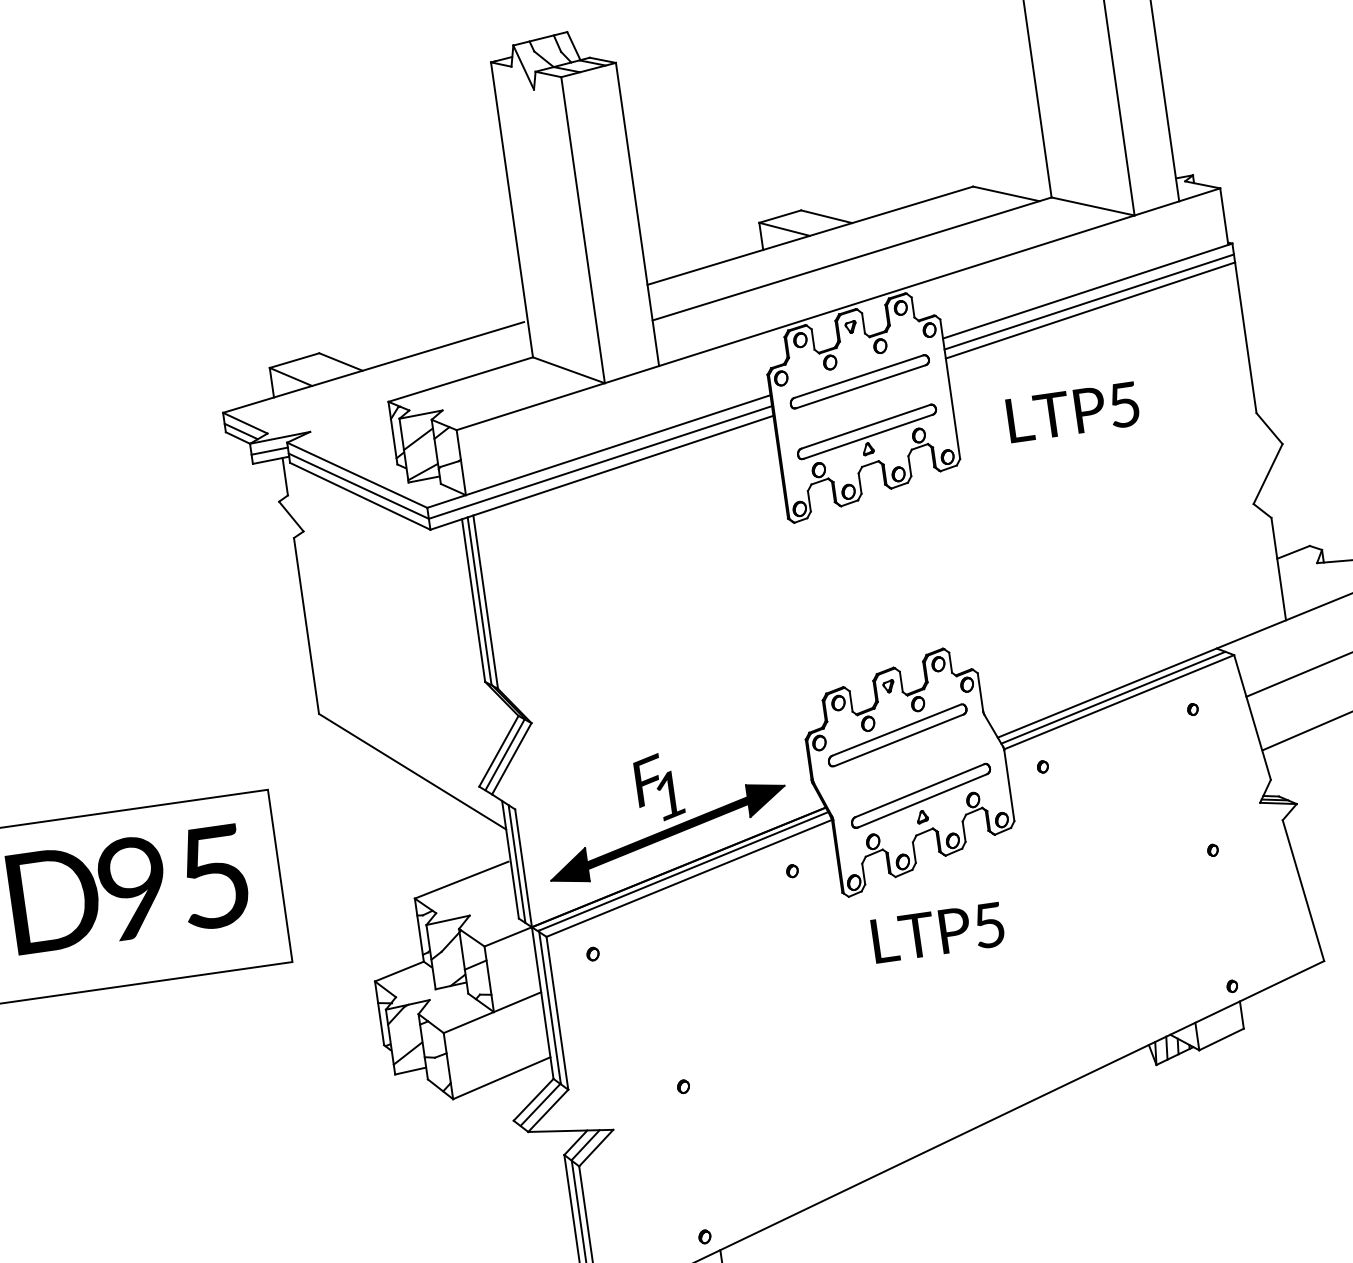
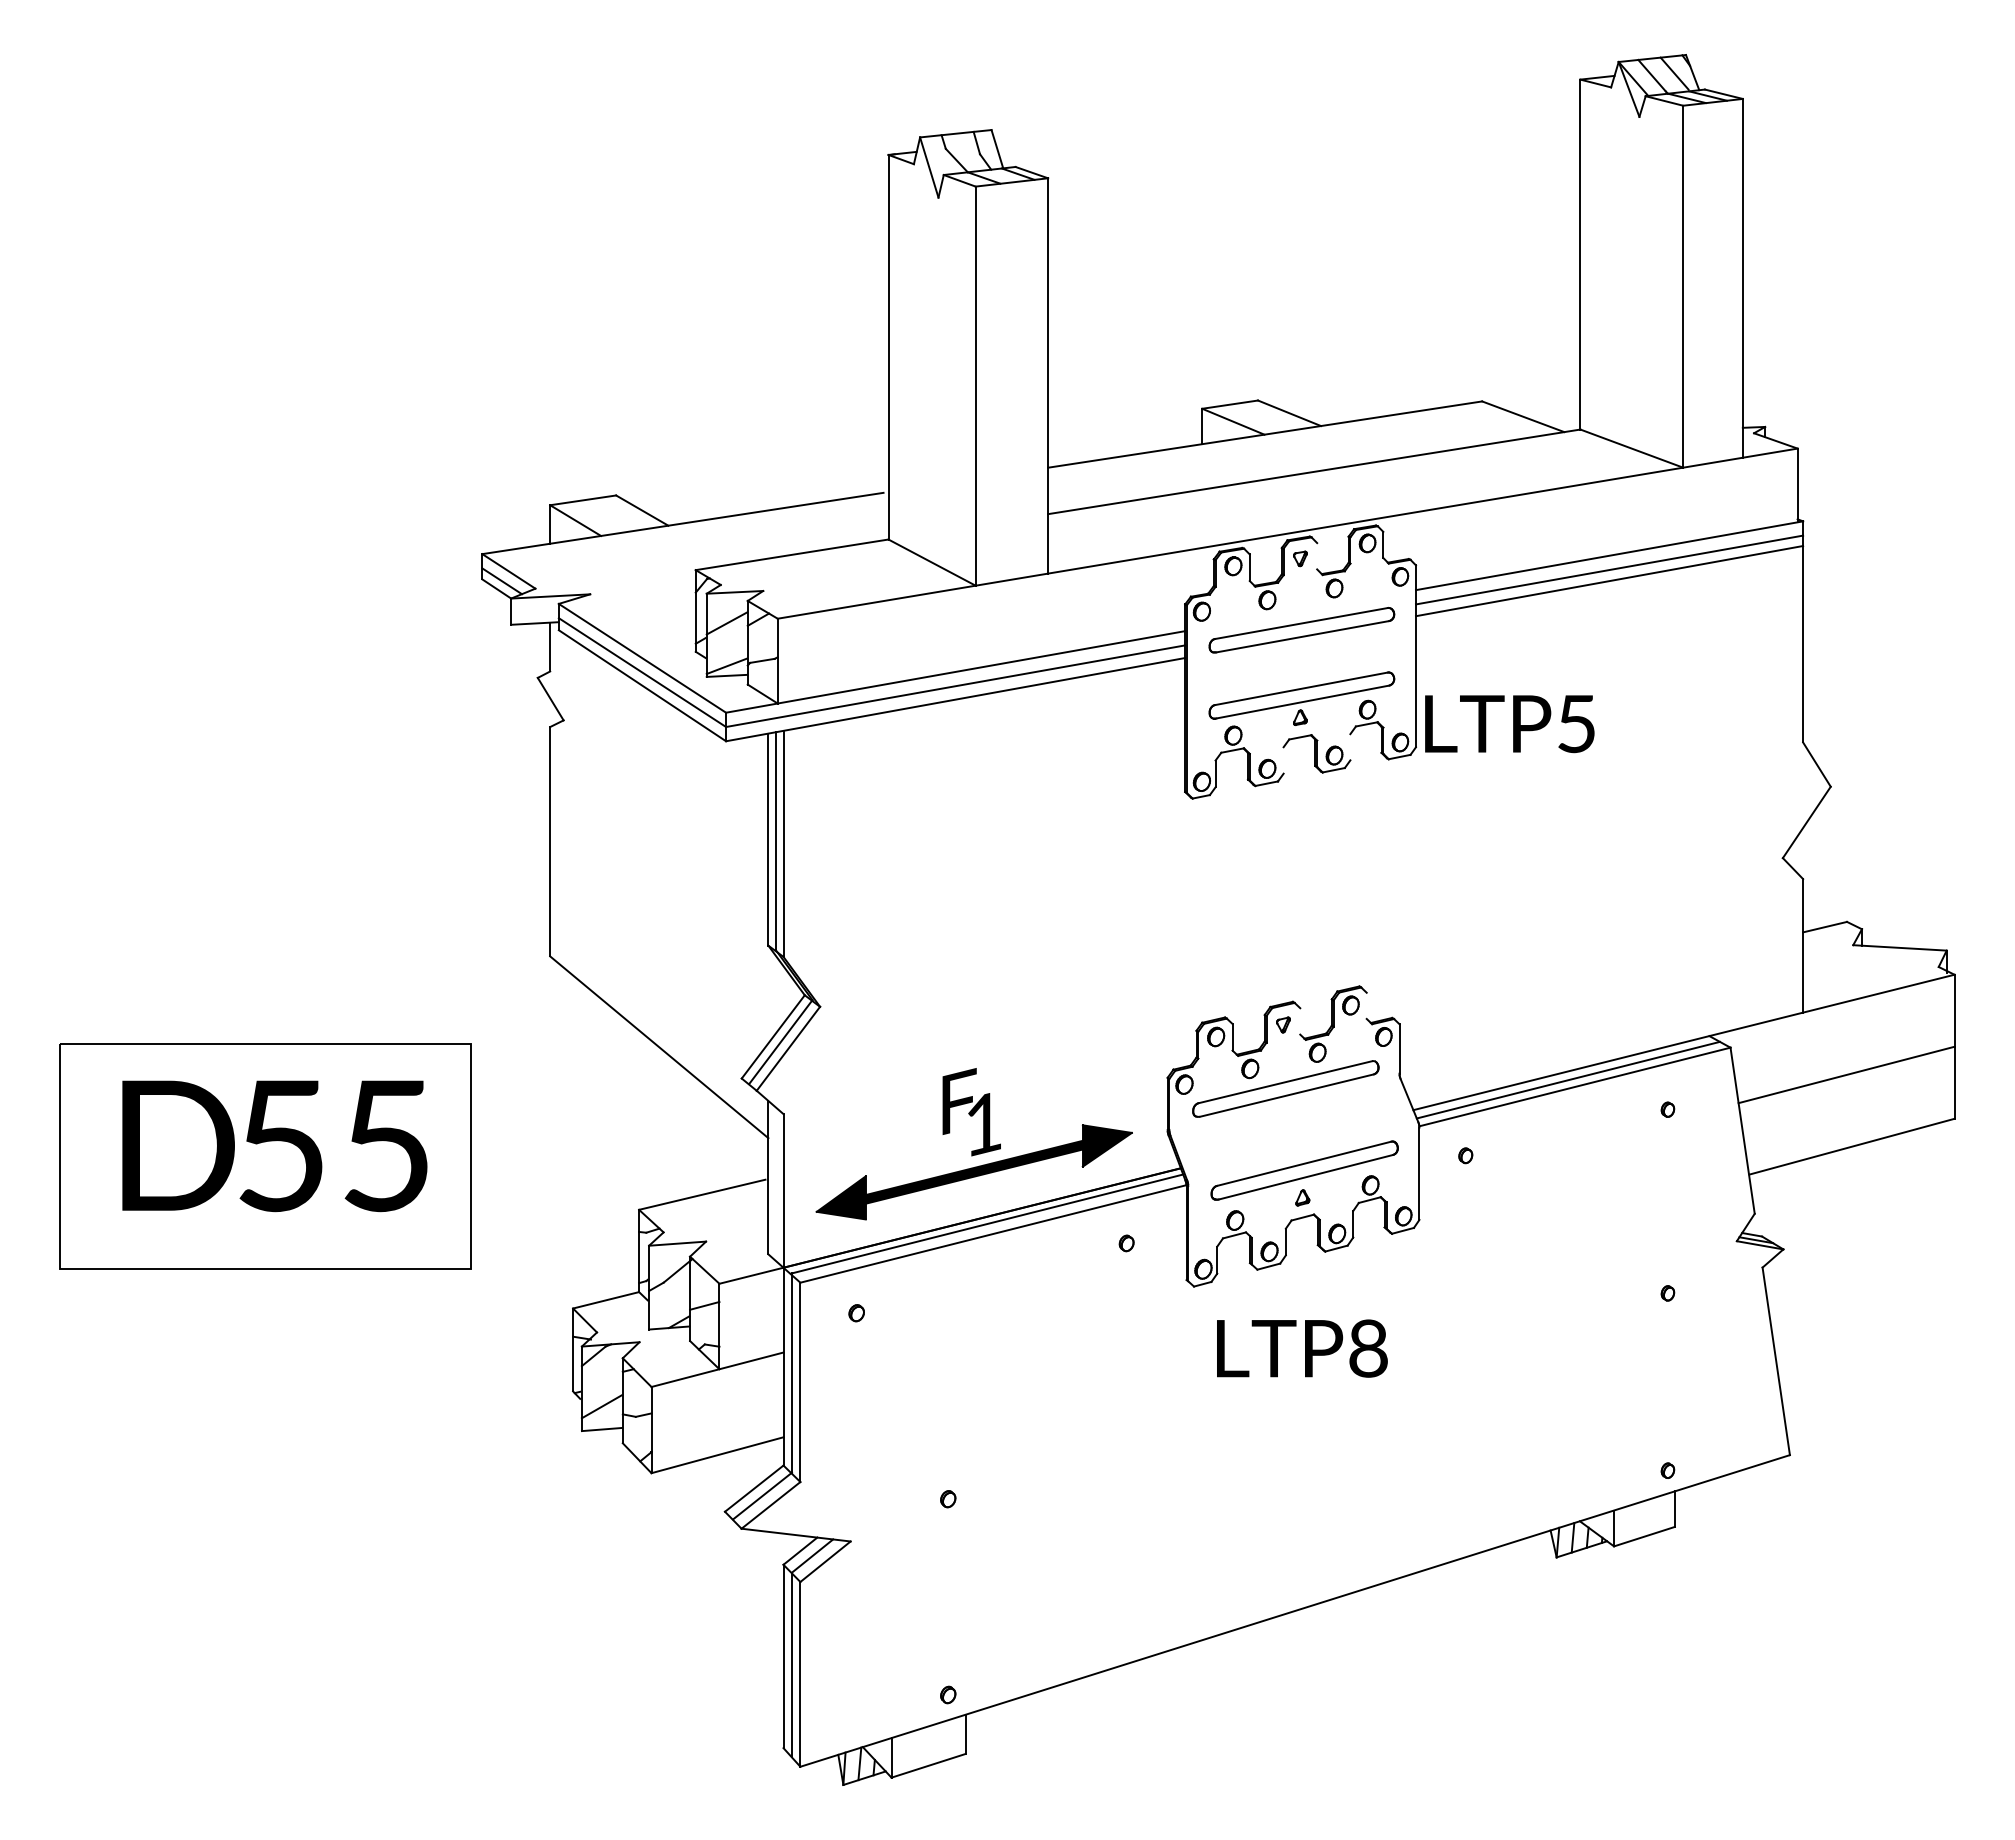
line: (863, 323) -> (1317, 556), removed
text: (1072, 412) -> (1509, 724), moved
line: (269, 451) -> (534, 611), removed
line: (909, 466) -> (1350, 747), removed
line: (860, 483) -> (1283, 760), removed
line: (950, 662) -> (1366, 1005), removed
line: (901, 681) -> (1300, 1021), removed
line: (516, 864) -> (775, 1184), removed
text: (132, 888) -> (280, 1145), 95 -> 55
text: (989, 925) -> (1368, 1348), LTP5 -> LTP8

